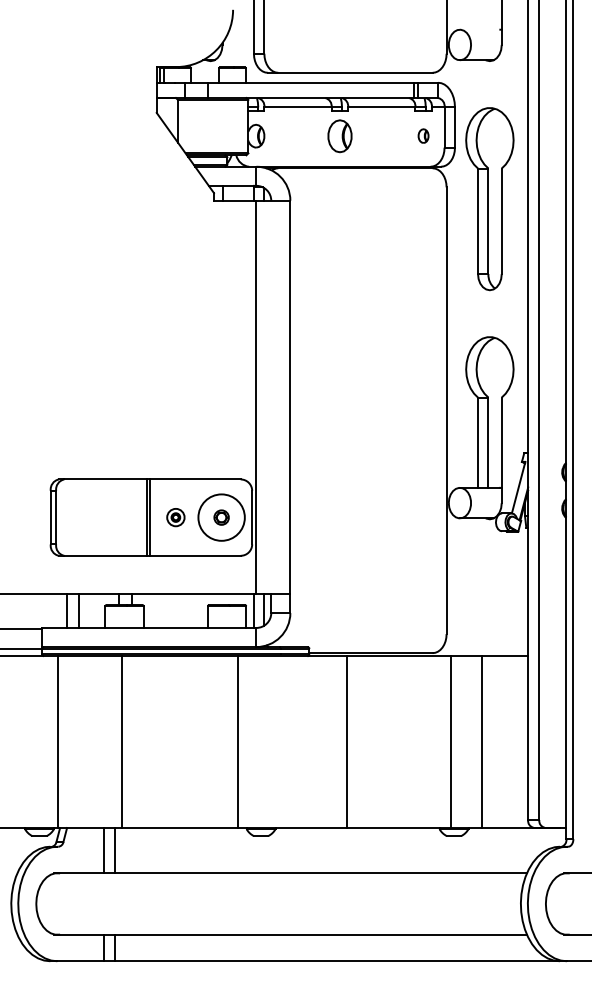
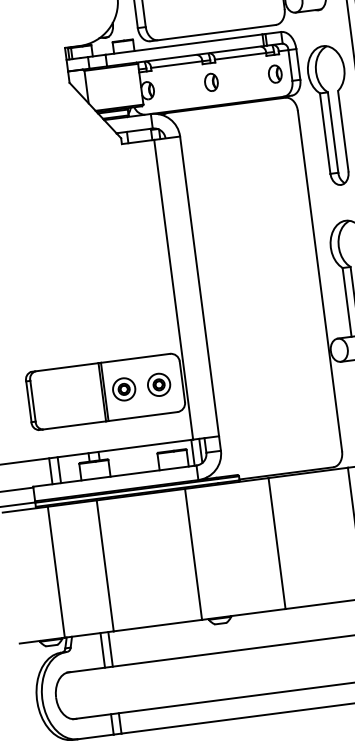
part: (339, 135) -> (211, 81), size x0.71
part: (423, 135) -> (275, 73), size x1.67
part: (175, 517) -> (123, 389), size x1.67
circle: (221, 517) -> (158, 384), size x0.62

